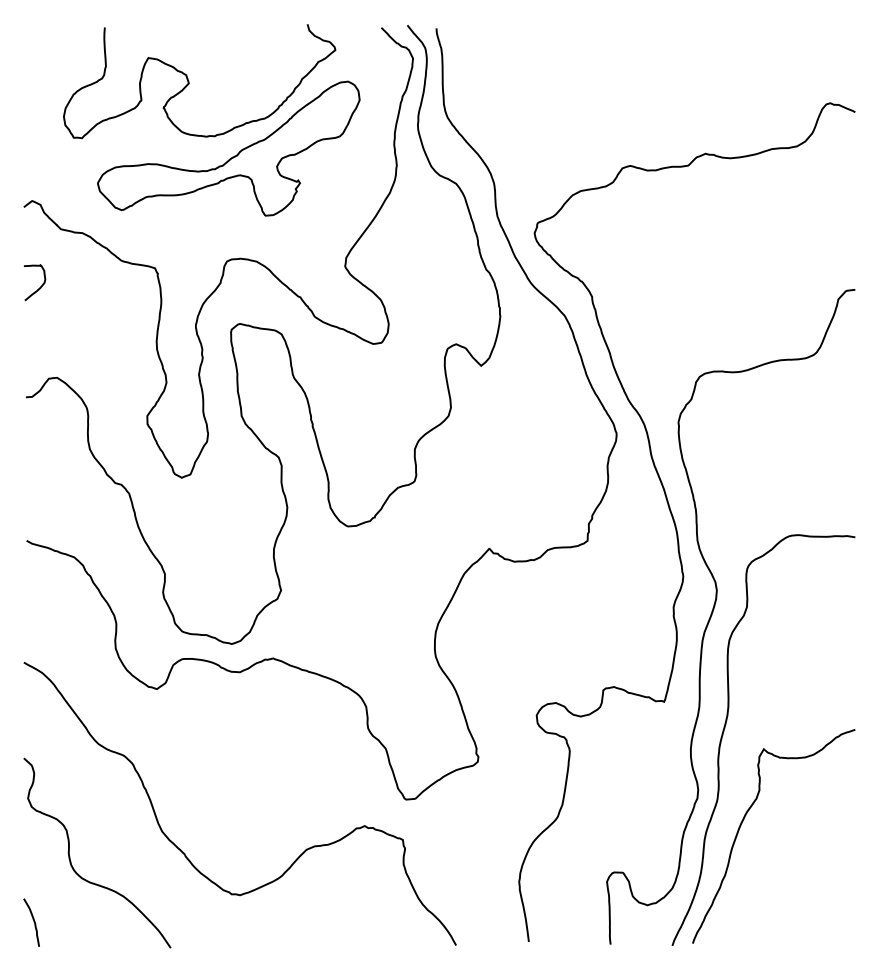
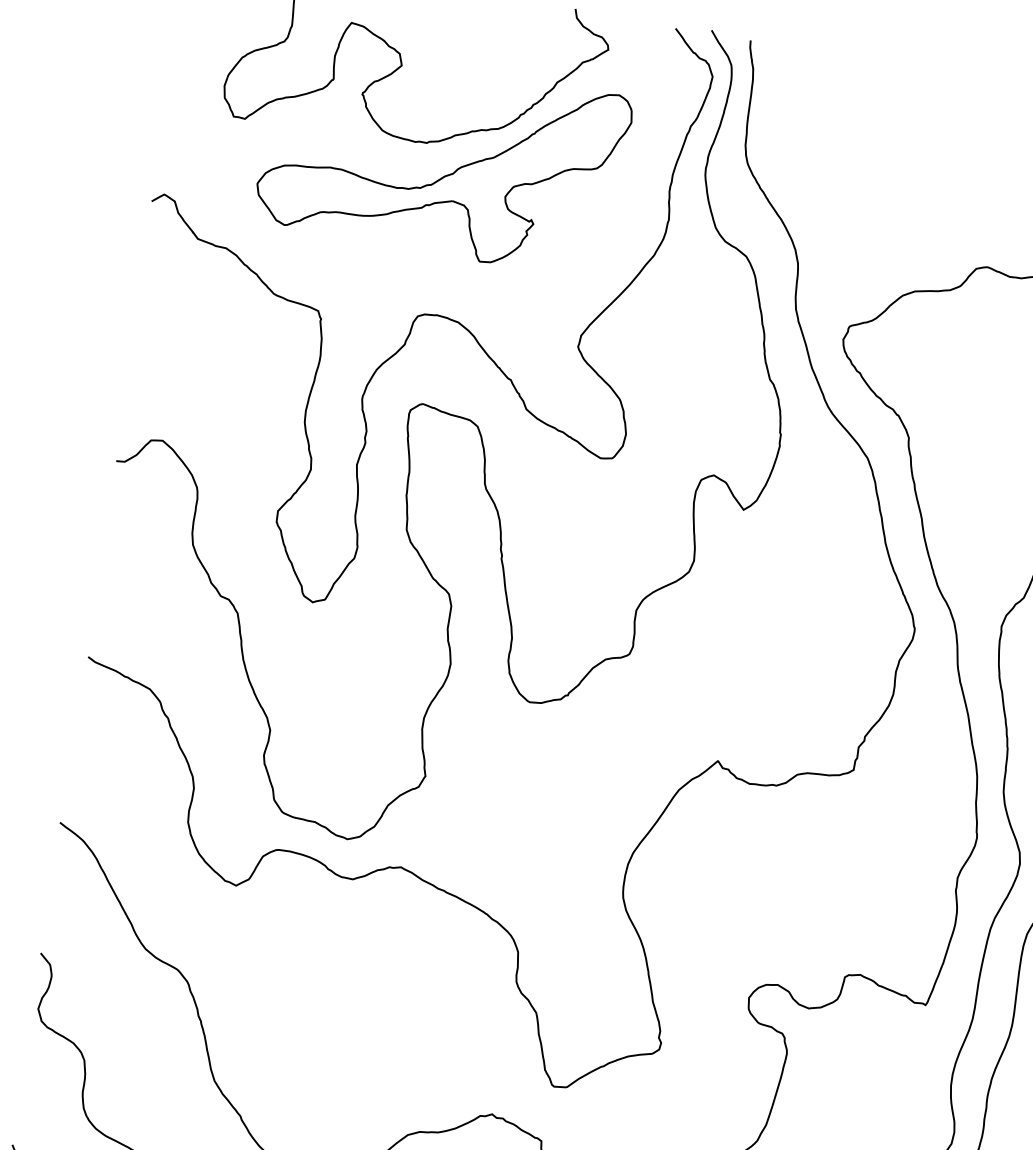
curve: (40, 286) -> (158, 312), removed

